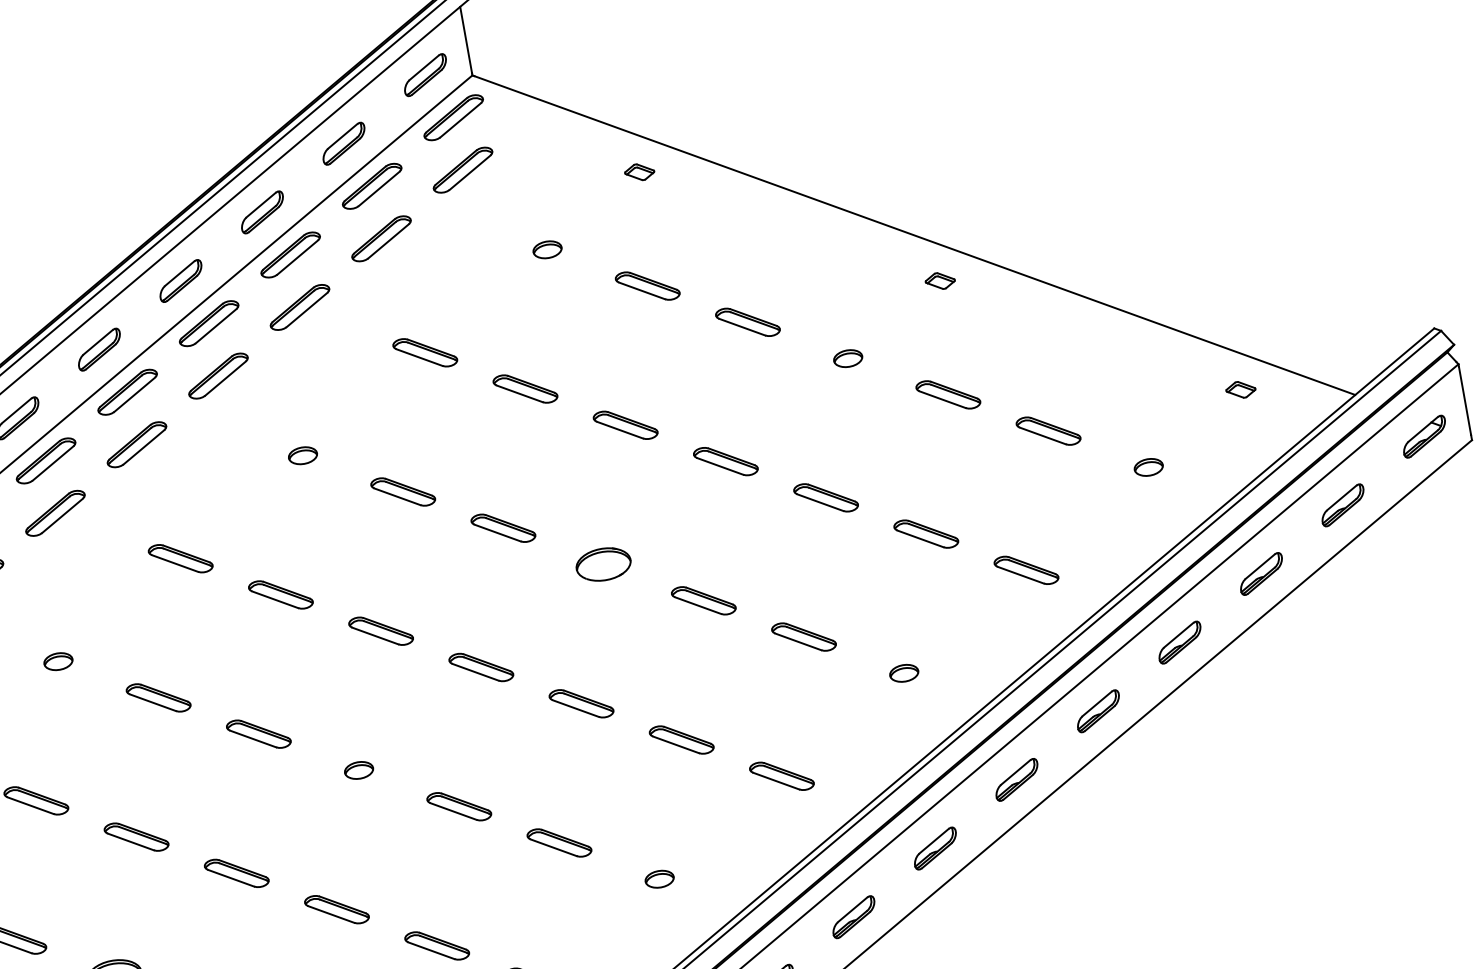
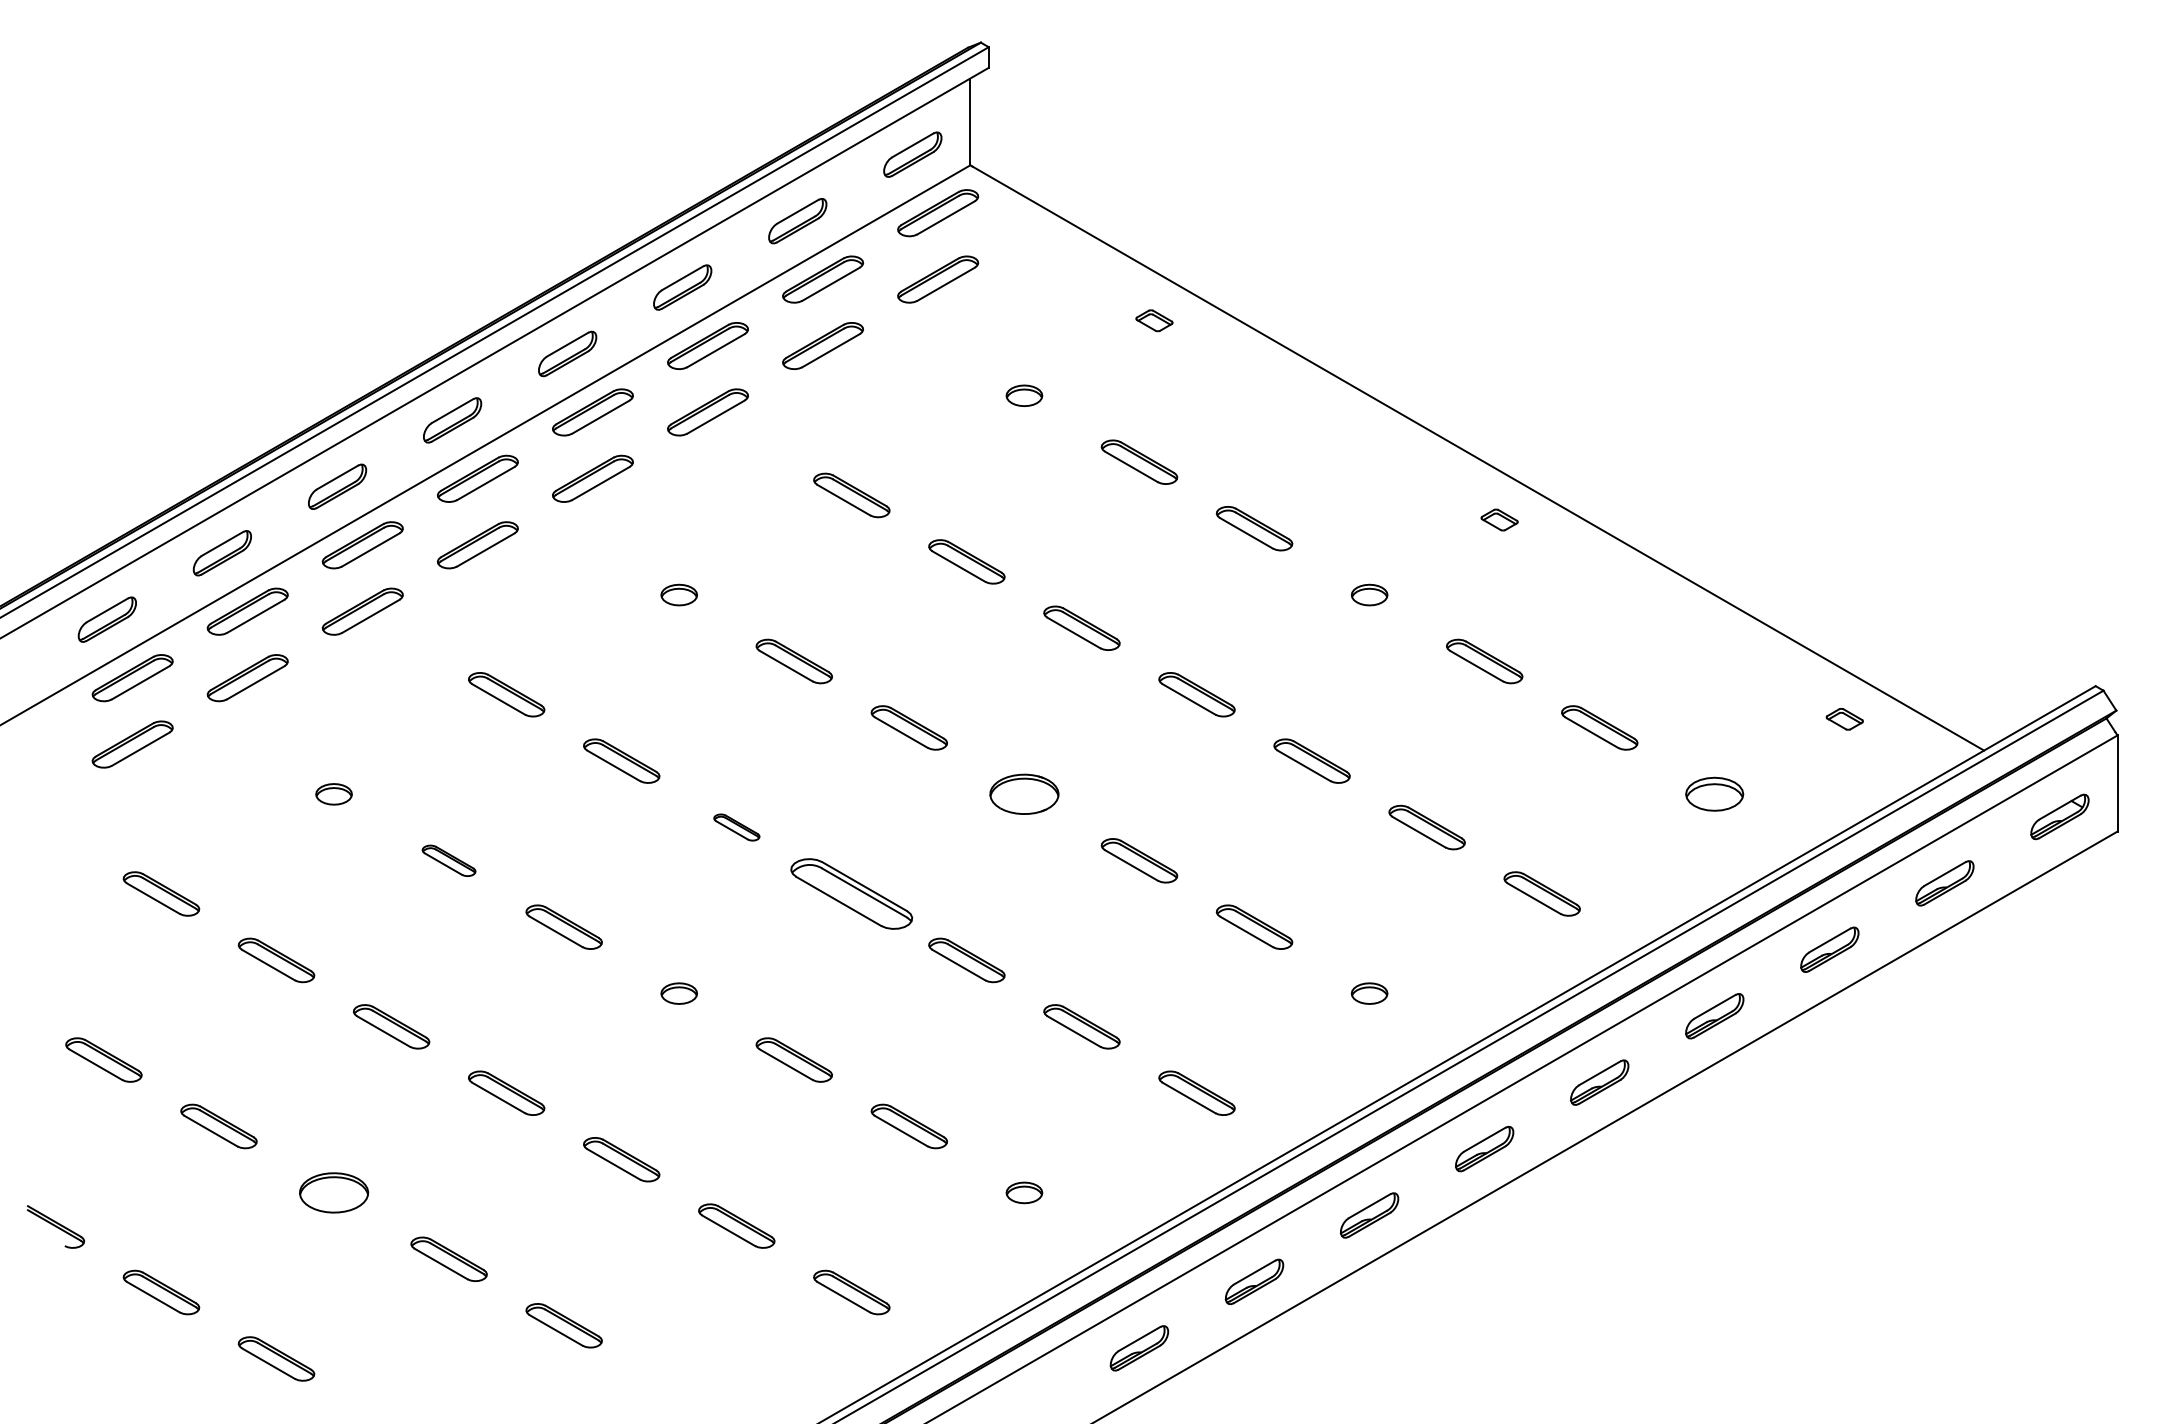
part: (1148, 467) -> (1714, 794), size x1.6
part: (380, 631) -> (736, 827), size x0.6
part: (481, 667) -> (851, 893), size x1.6
part: (158, 697) -> (448, 860), size x0.7

